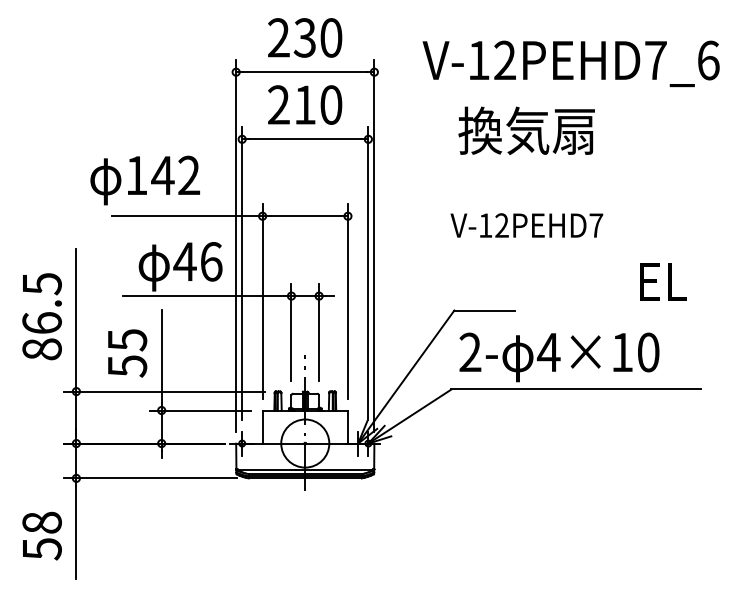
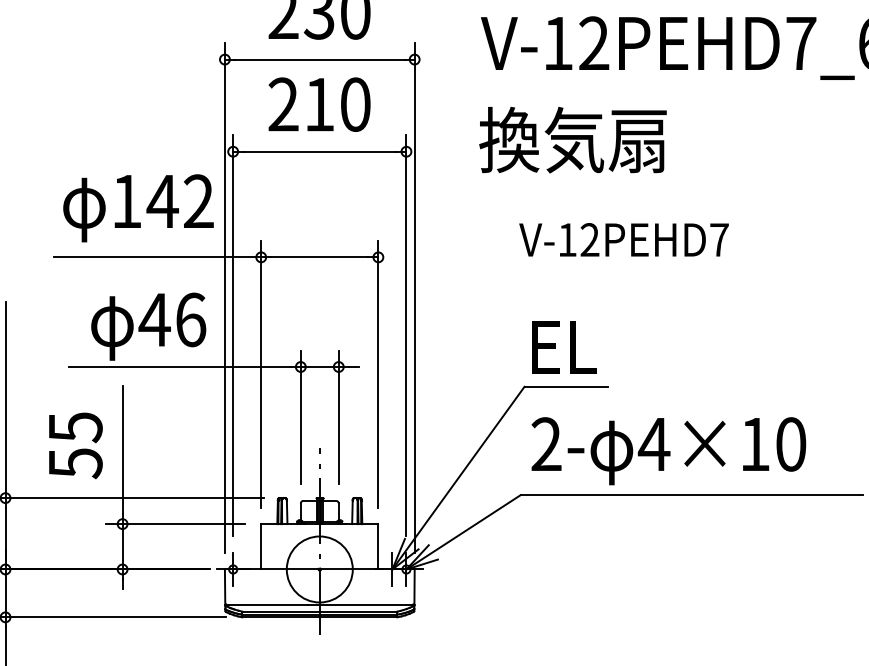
text: (526, 130) -> (572, 139), moved
text: (144, 180) -> (137, 208), moved
text: (526, 225) -> (623, 239), moved
text: (663, 281) -> (564, 346), moved

